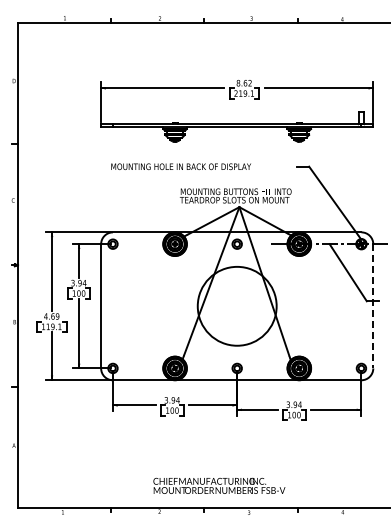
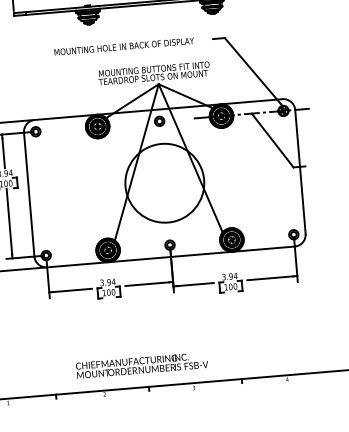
text: (180, 166) -> (123, 46), moved
line: (373, 306) -> (300, 172), dashed -> solid
text: (219, 485) -> (142, 364), moved

